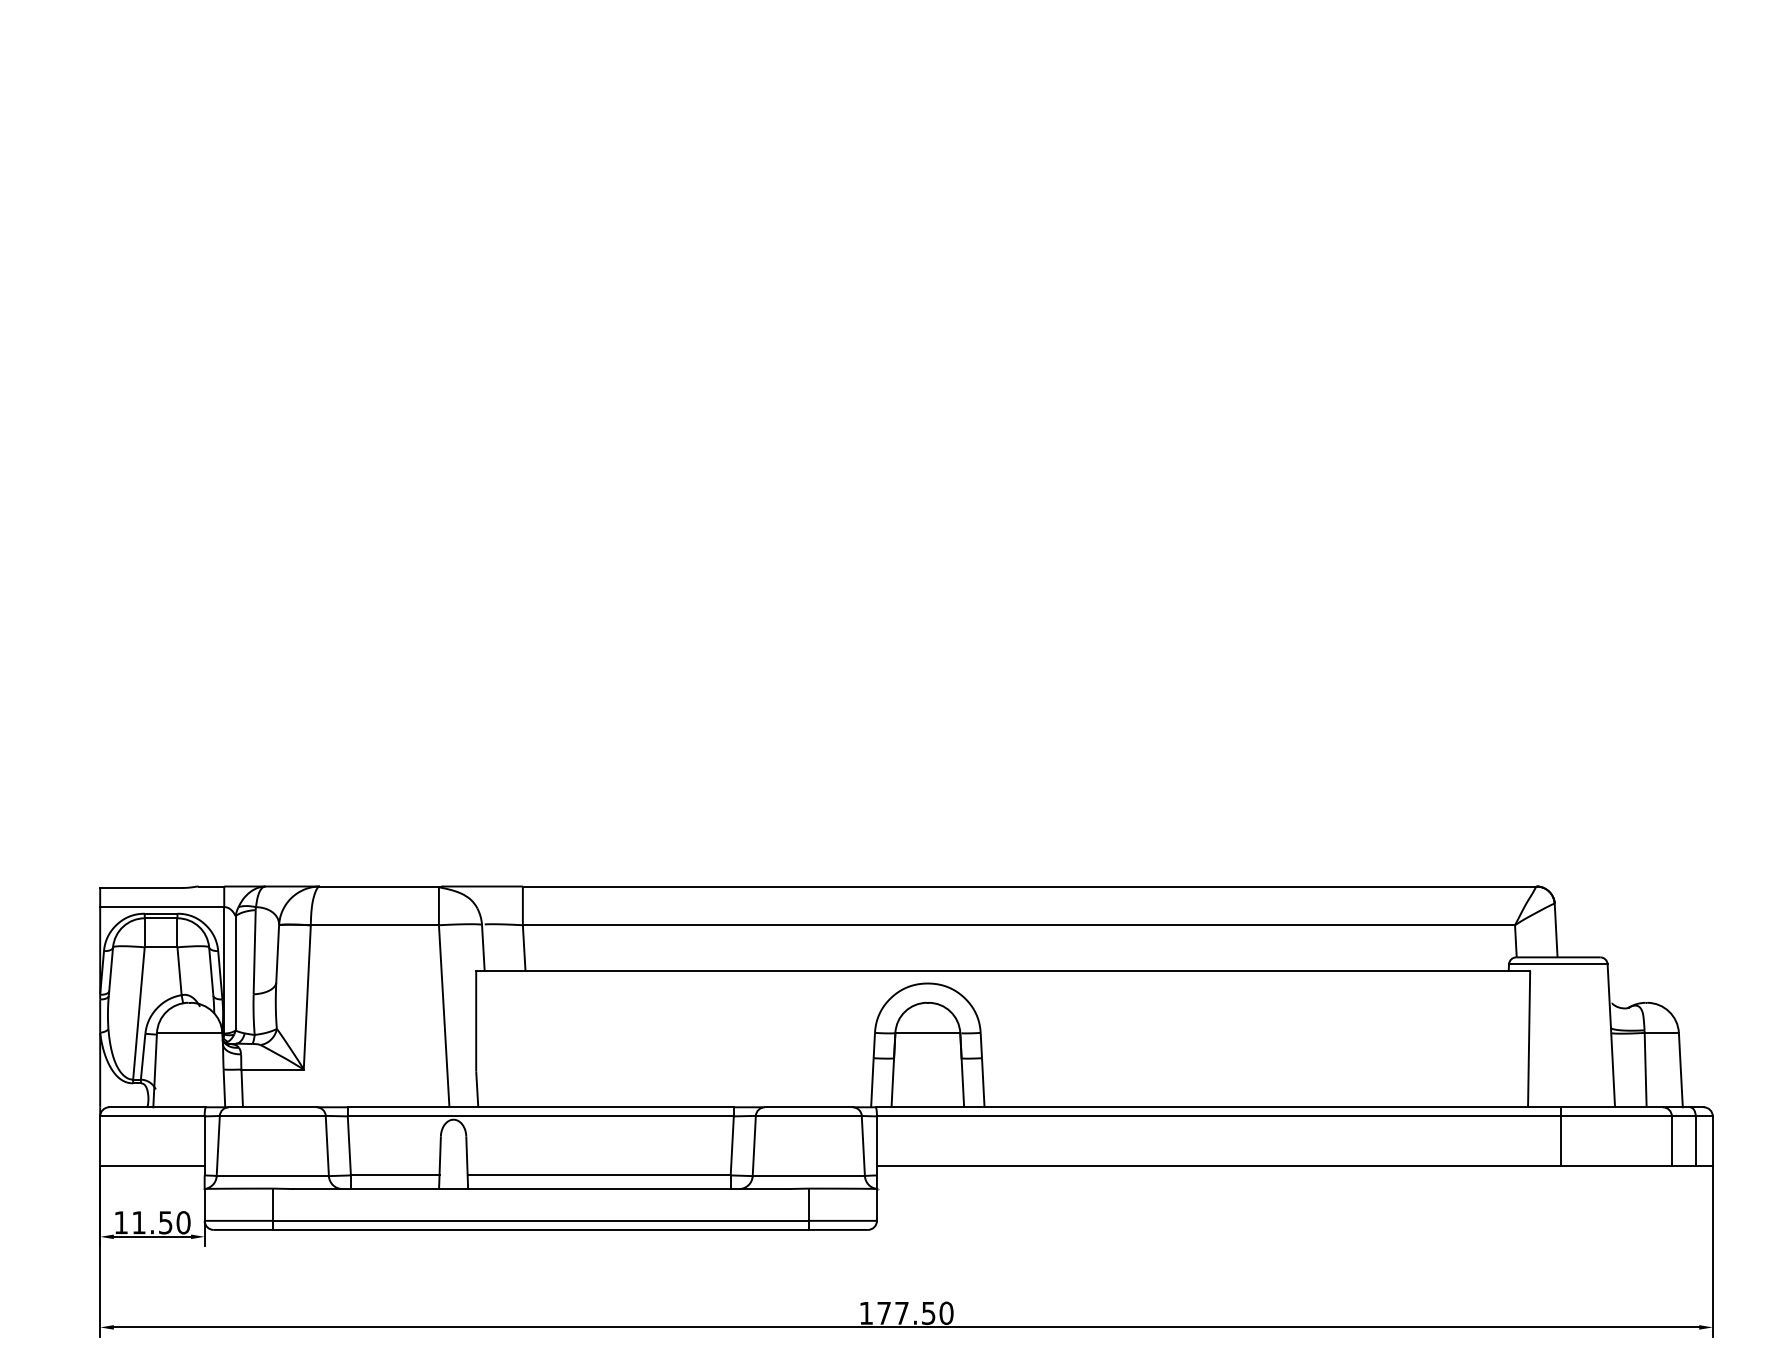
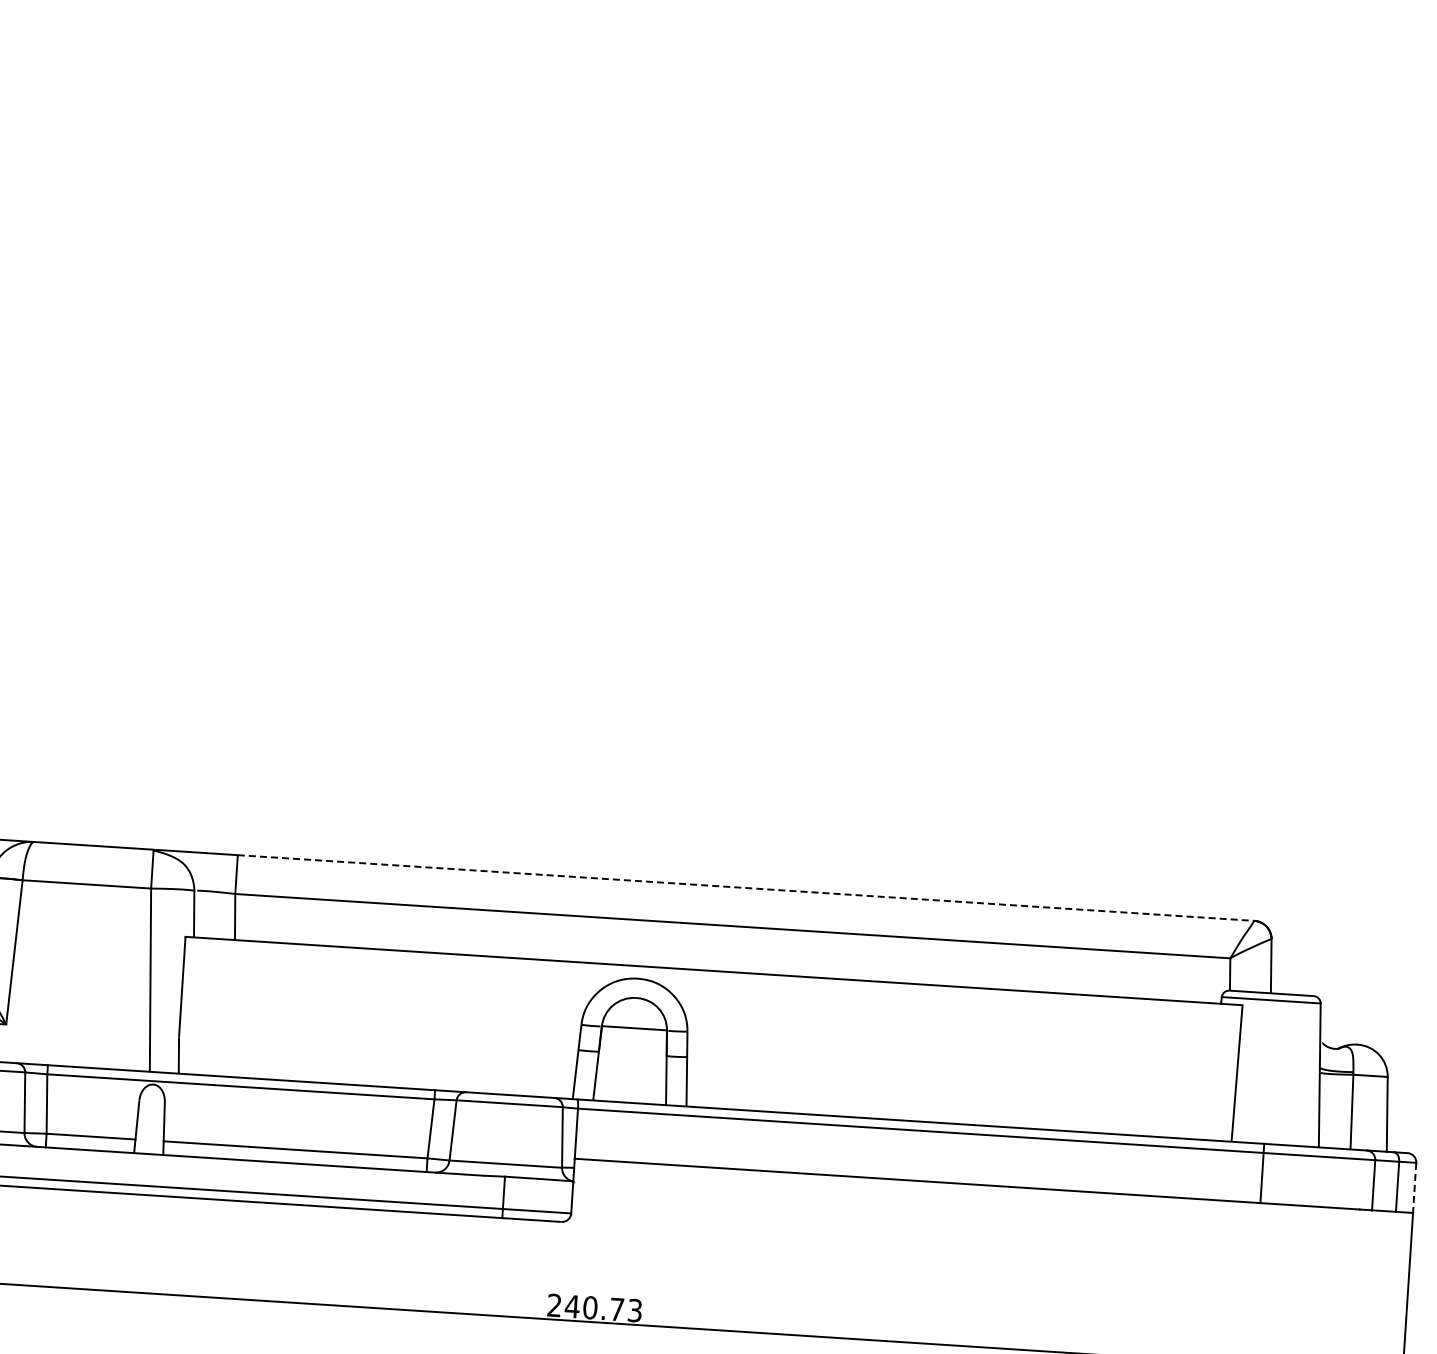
line: (1029, 886) -> (745, 887), solid -> dashed
line: (1712, 1141) -> (1414, 1188), solid -> dashed
text: (906, 1313) -> (594, 1308), 177.50 -> 240.73

